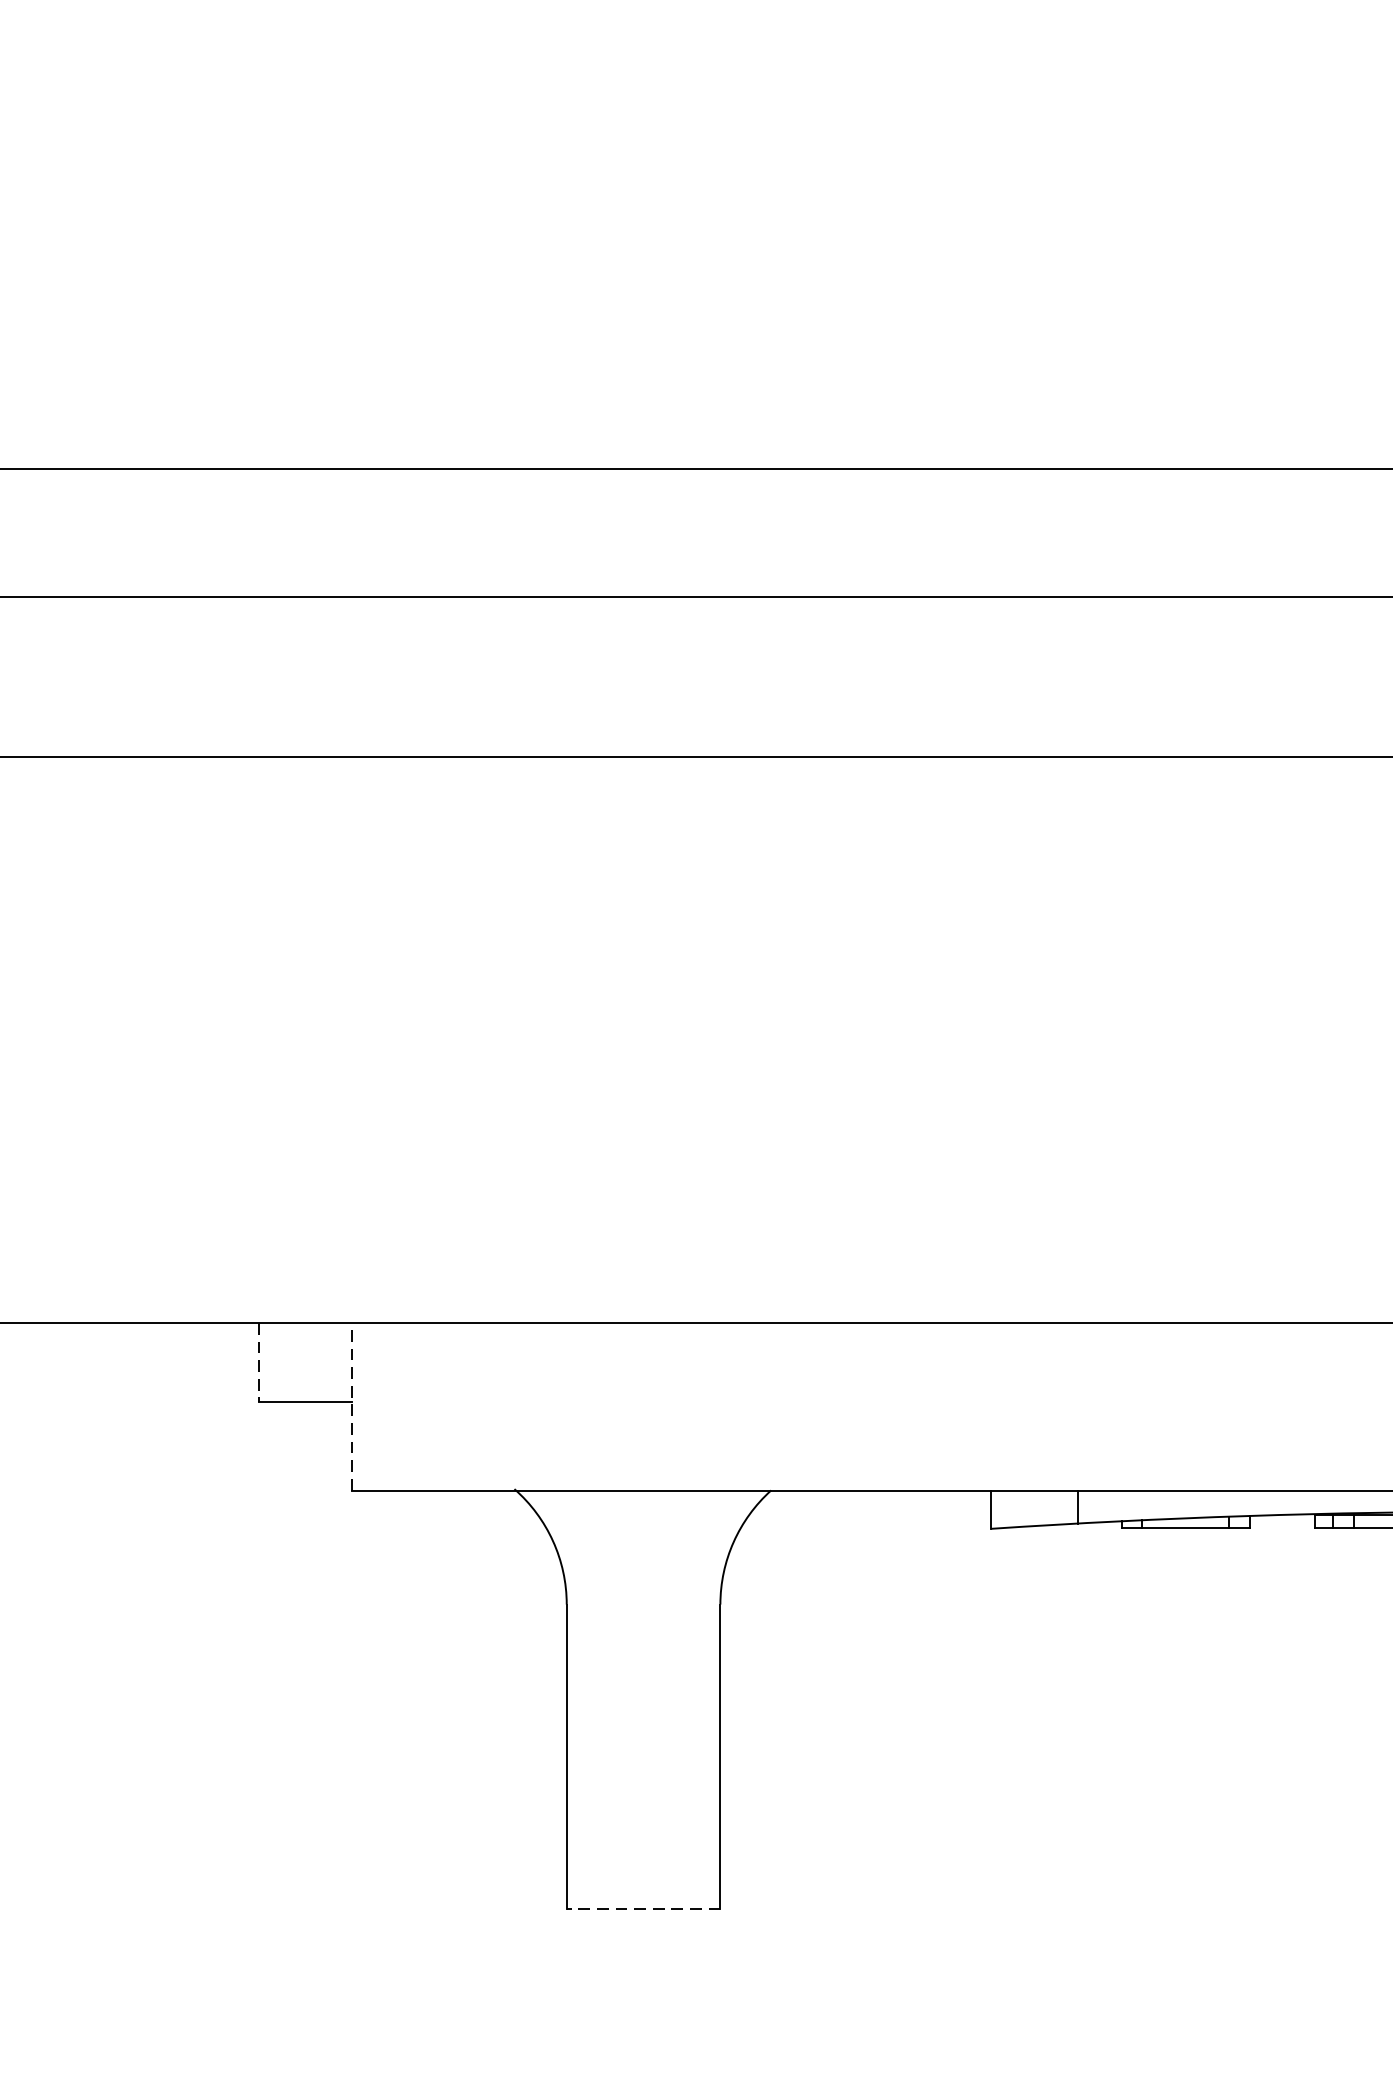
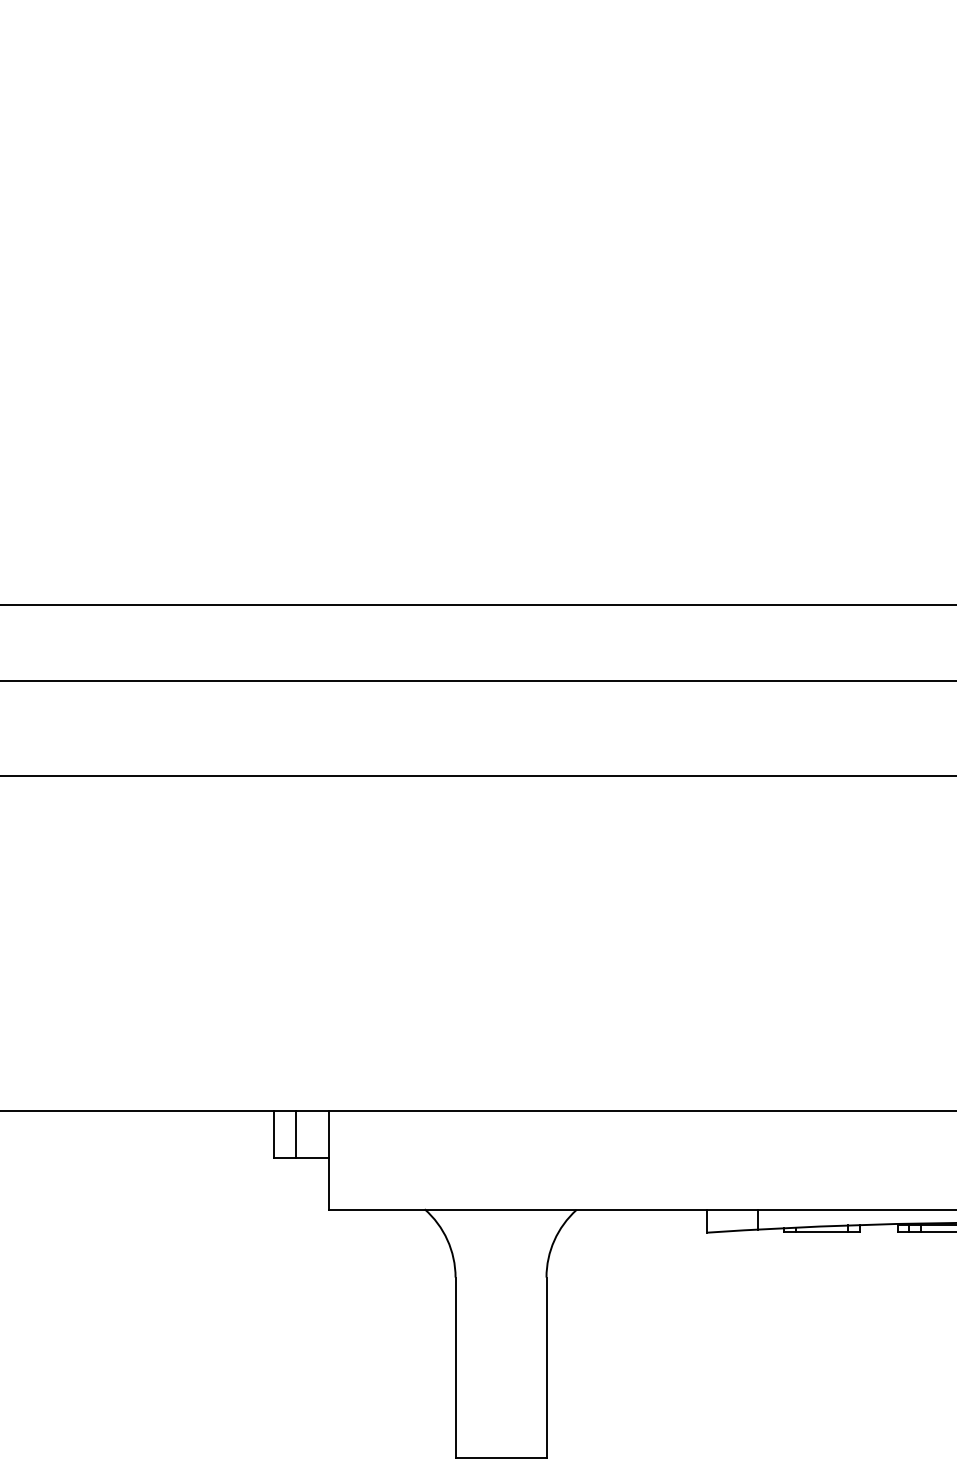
line: (297, 1361) -> (296, 1133), added
line: (259, 1362) -> (273, 1134), dashed -> solid
line: (352, 1406) -> (328, 1160), dashed -> solid
line: (642, 1908) -> (500, 1457), dashed -> solid

